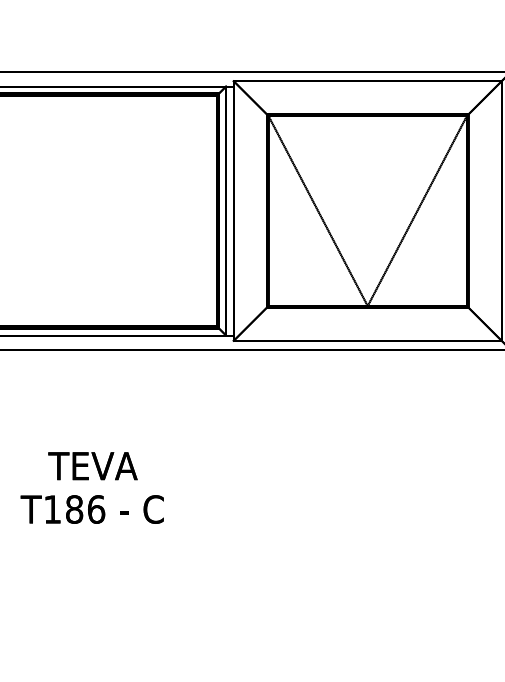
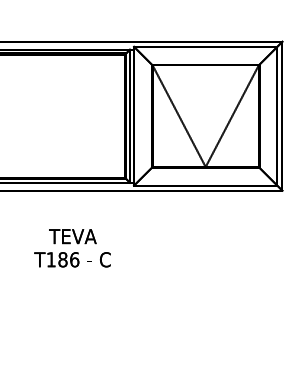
text: (92, 488) -> (72, 248), moved

